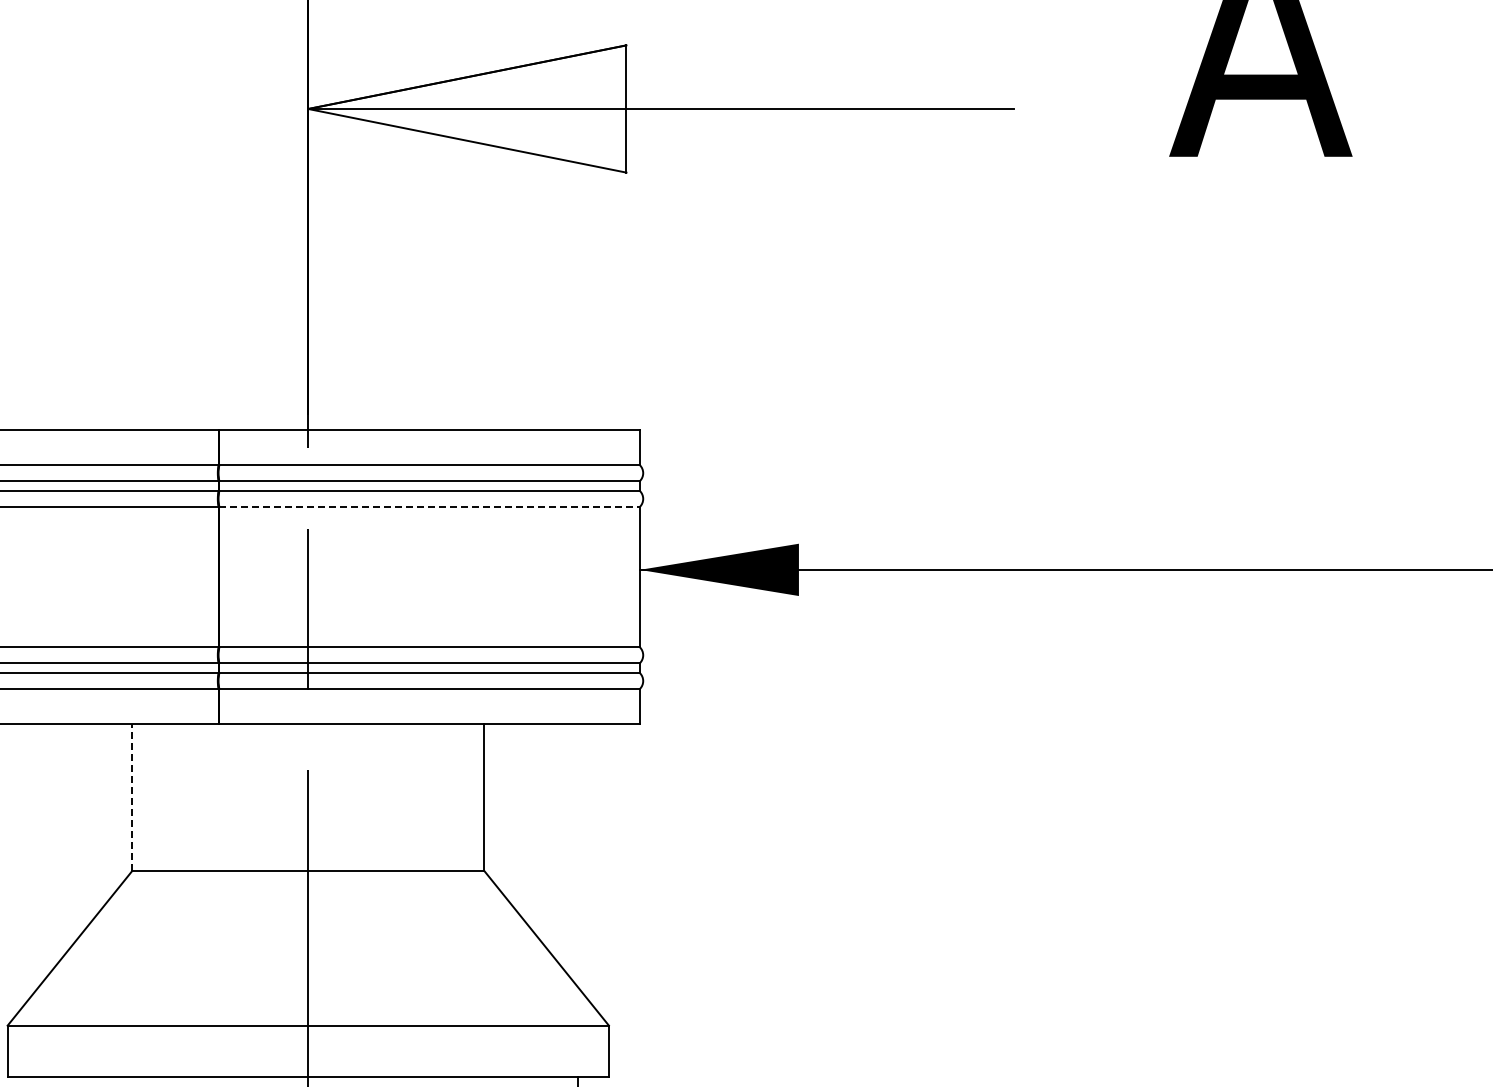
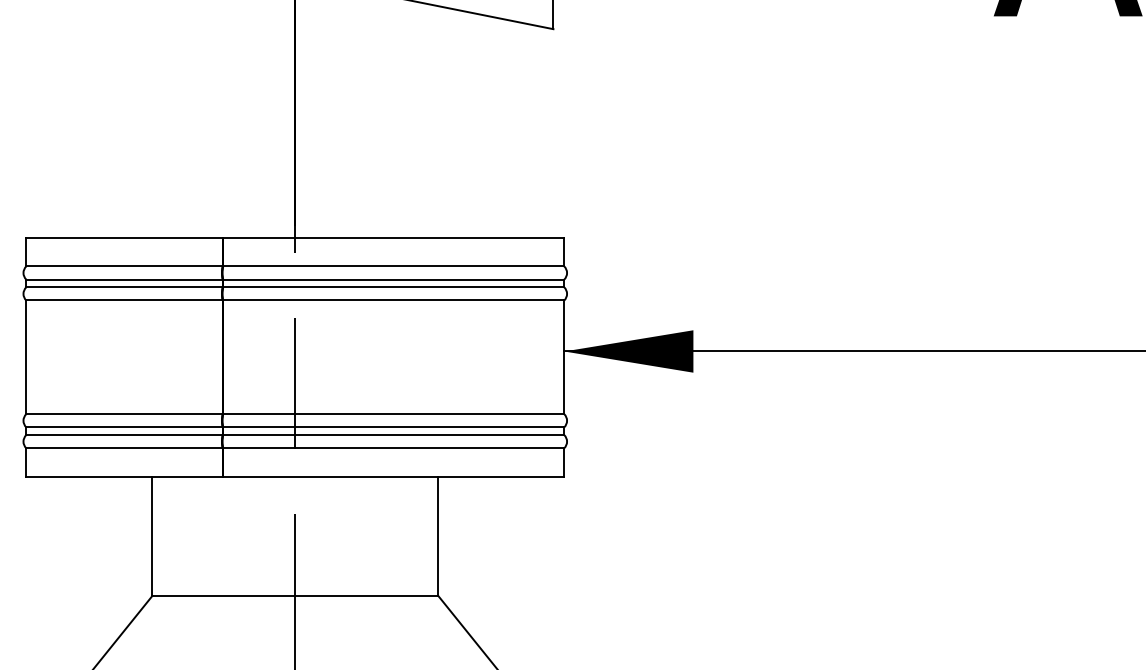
line: (430, 507) -> (394, 300), dashed -> solid
line: (132, 797) -> (152, 536), dashed -> solid

